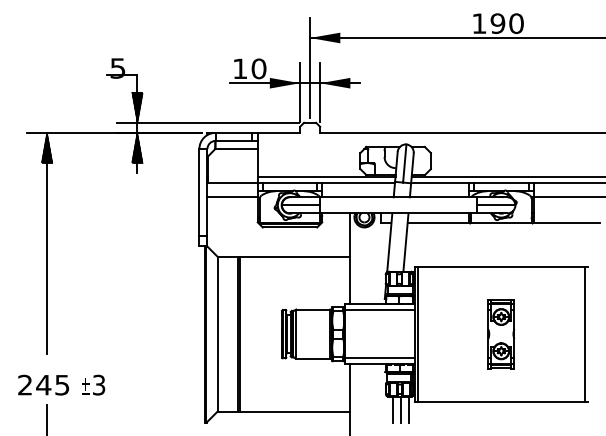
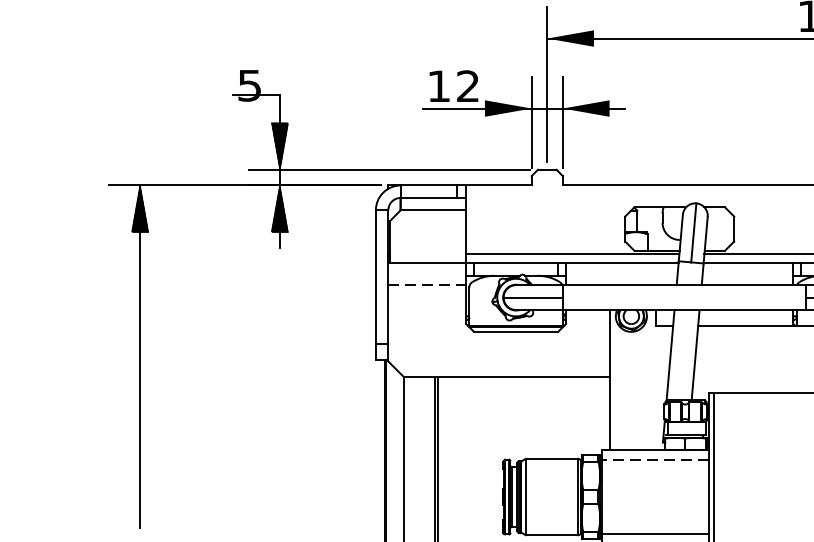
text: (258, 68) -> (467, 85), 10 -> 12
line: (233, 197) -> (428, 285), solid -> dashed
line: (380, 310) -> (656, 460), solid -> dashed

